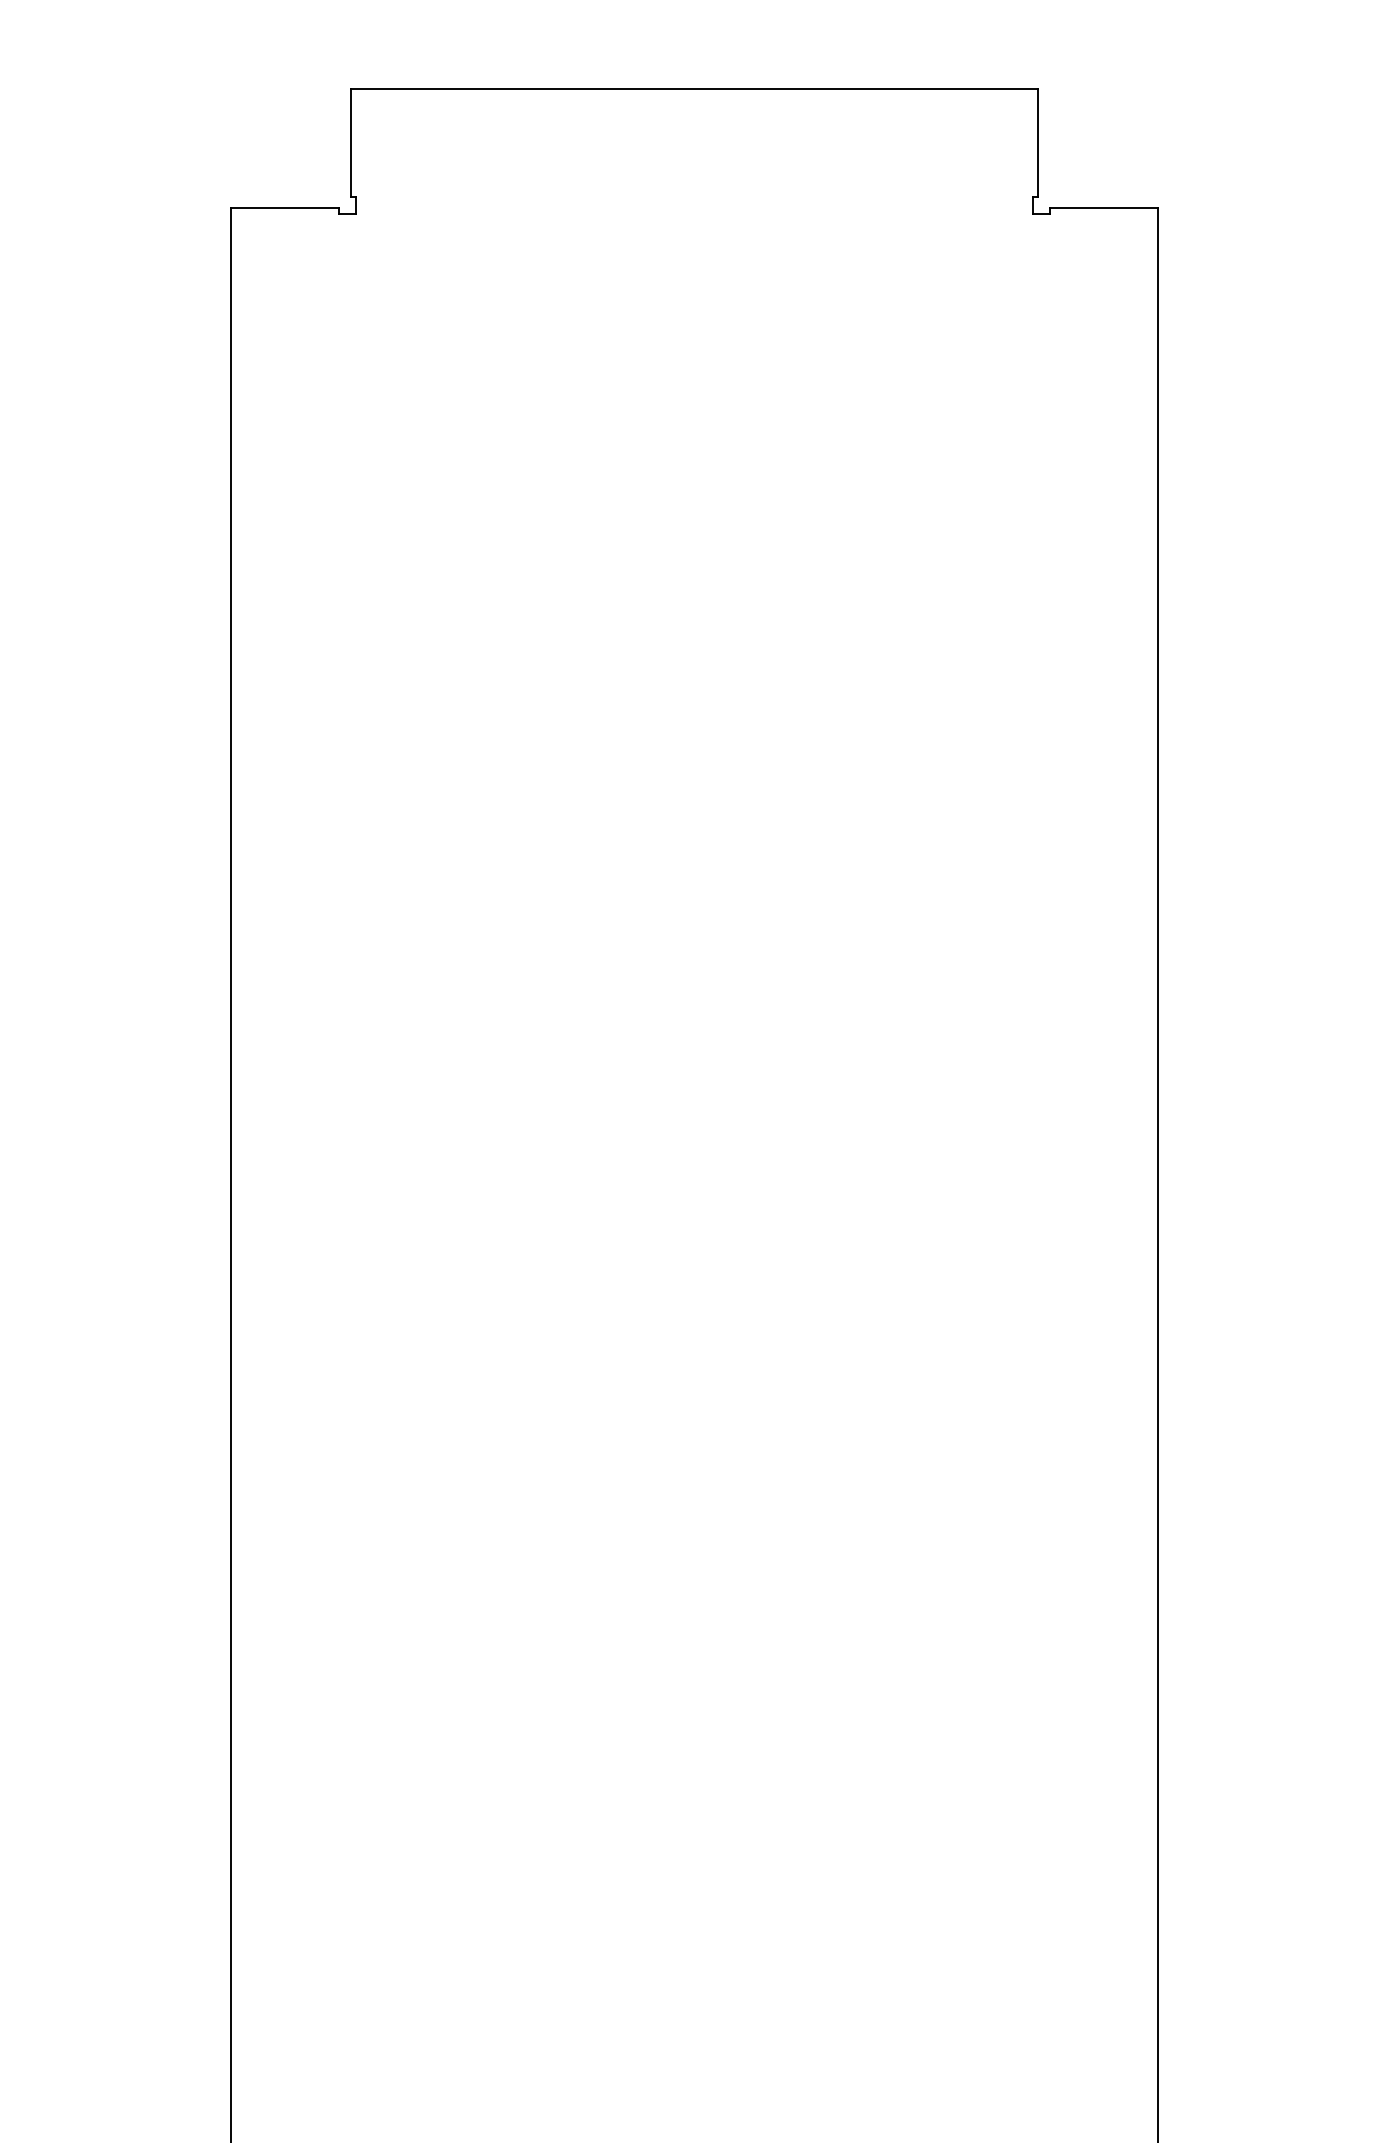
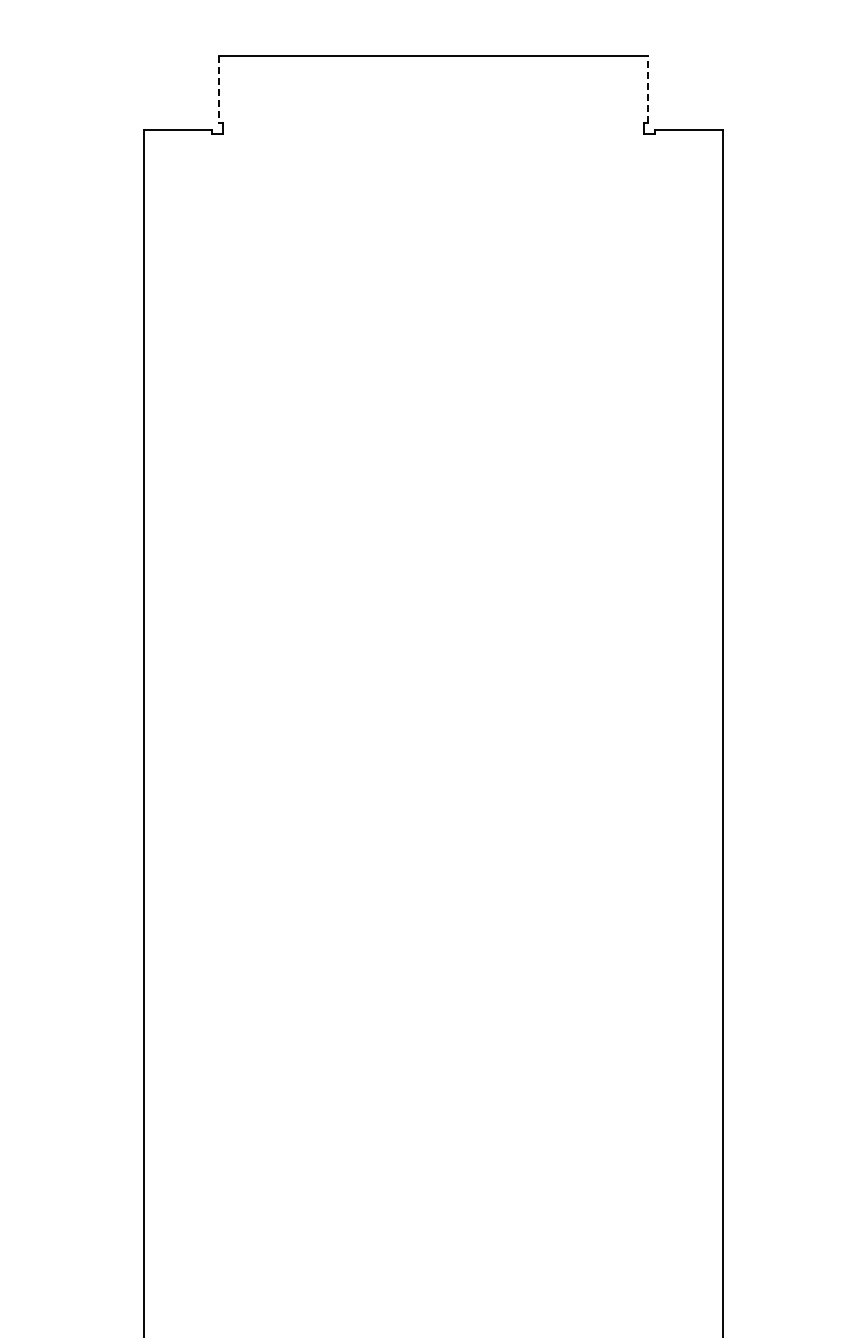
line: (351, 143) -> (219, 89), solid -> dashed
line: (1037, 143) -> (647, 89), solid -> dashed

